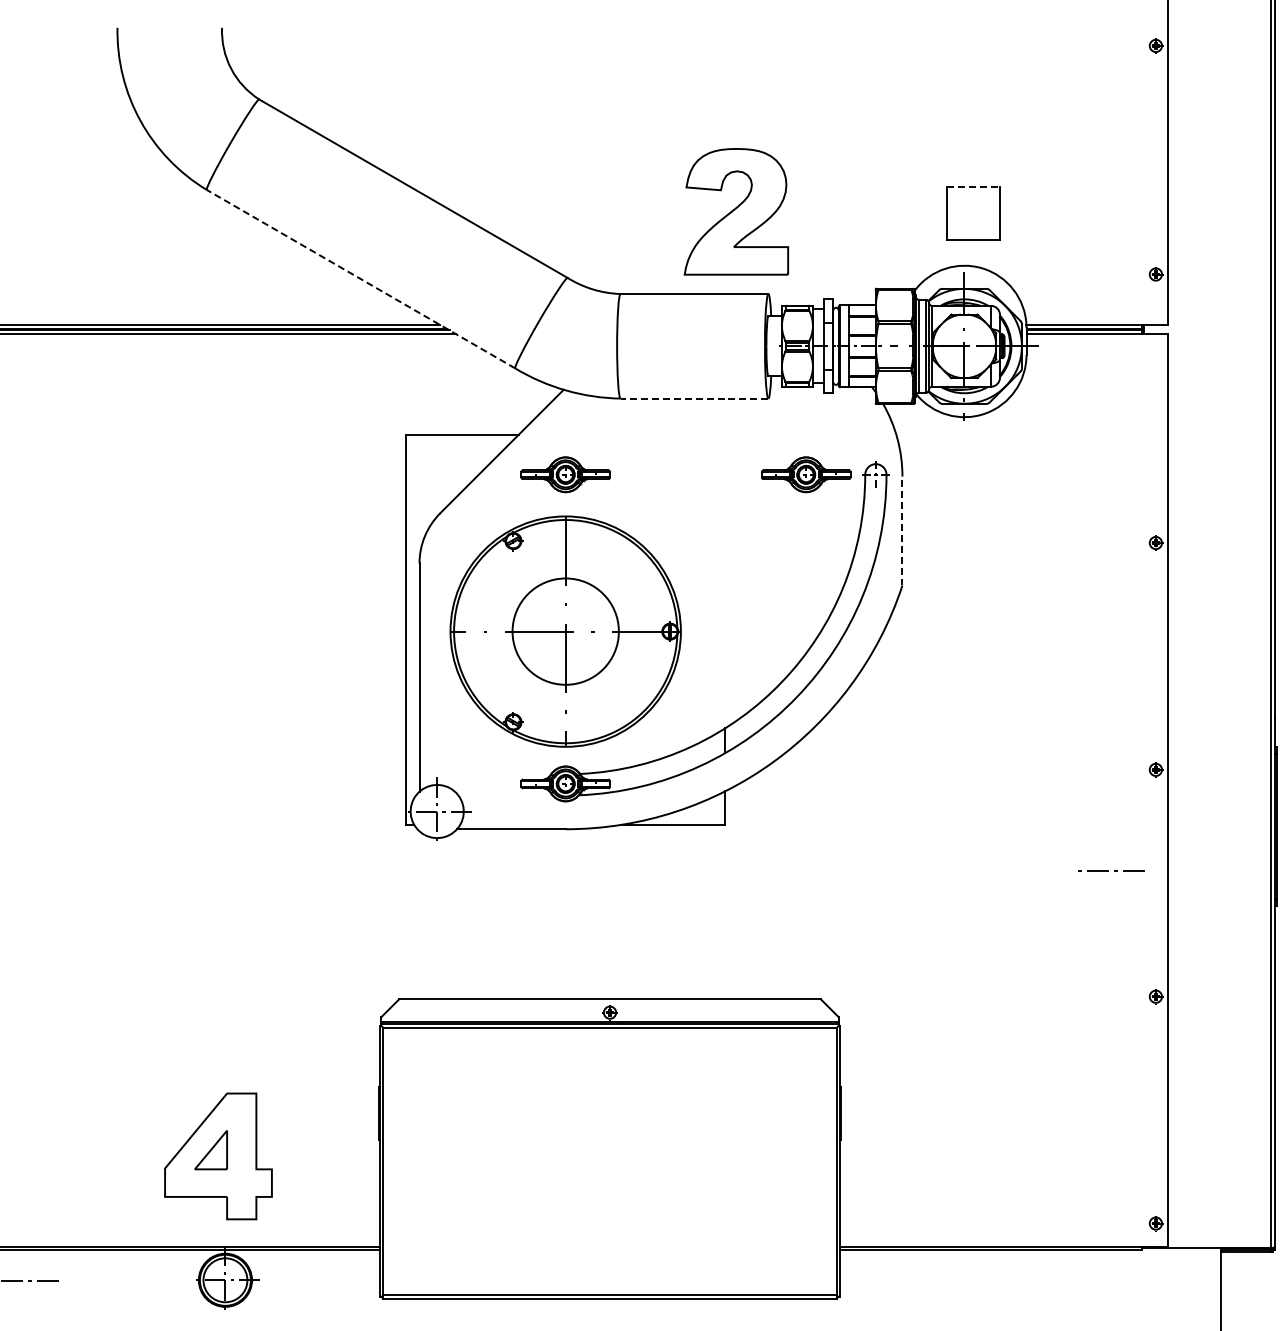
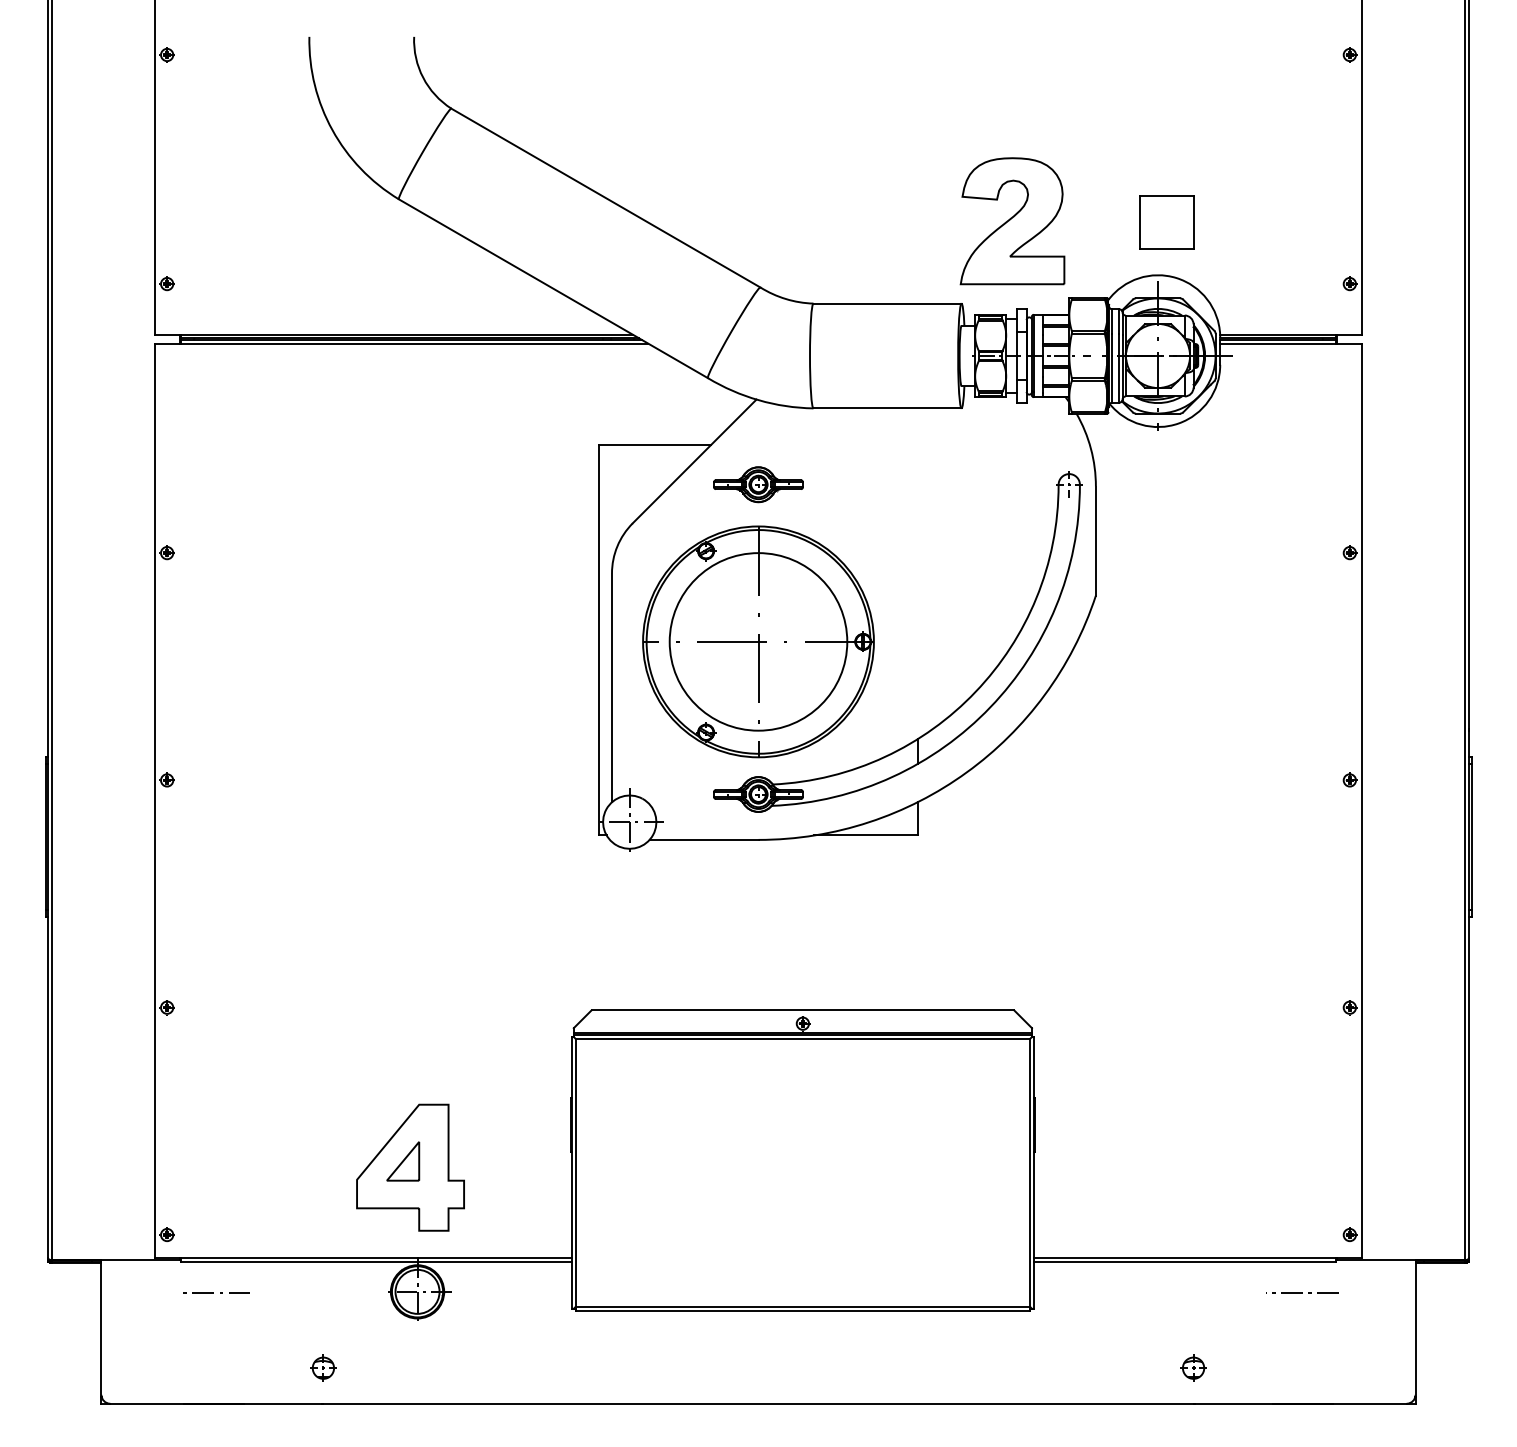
line: (972, 187) -> (1166, 196), dashed -> solid
part: (736, 212) -> (1012, 221), moved
line: (361, 278) -> (553, 288), dashed -> solid
line: (694, 398) -> (887, 408), dashed -> solid
part: (806, 474) -> (999, 484), removed
line: (902, 531) -> (1095, 541), dashed -> solid
circle: (565, 631) -> (758, 641), size x1.67
line: (1108, 870) -> (1302, 1292), moved

